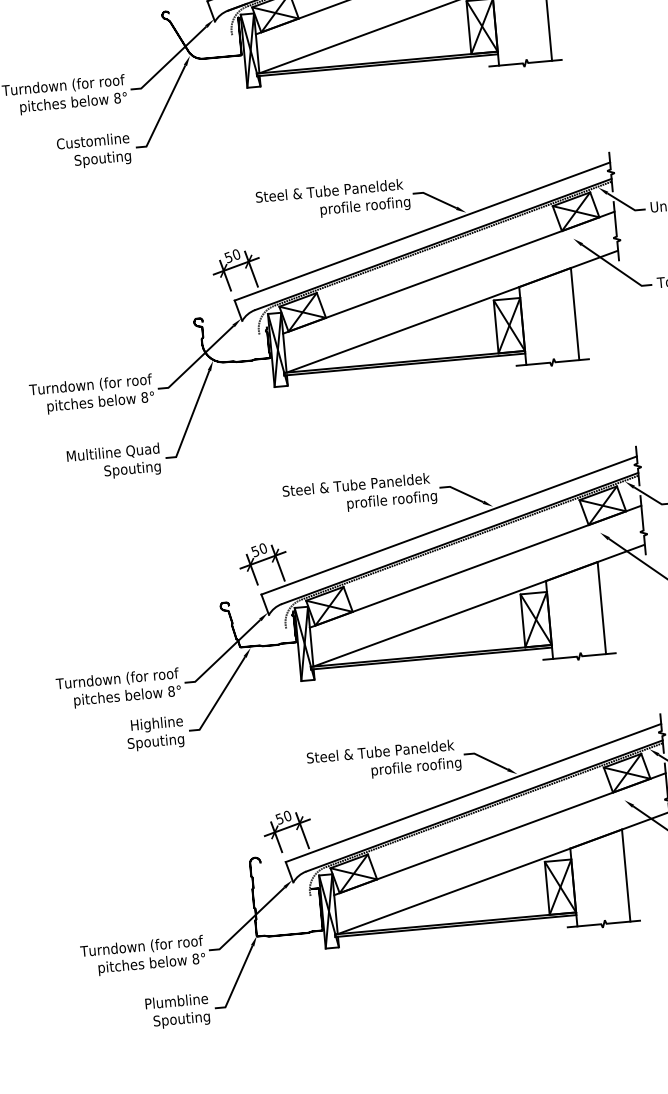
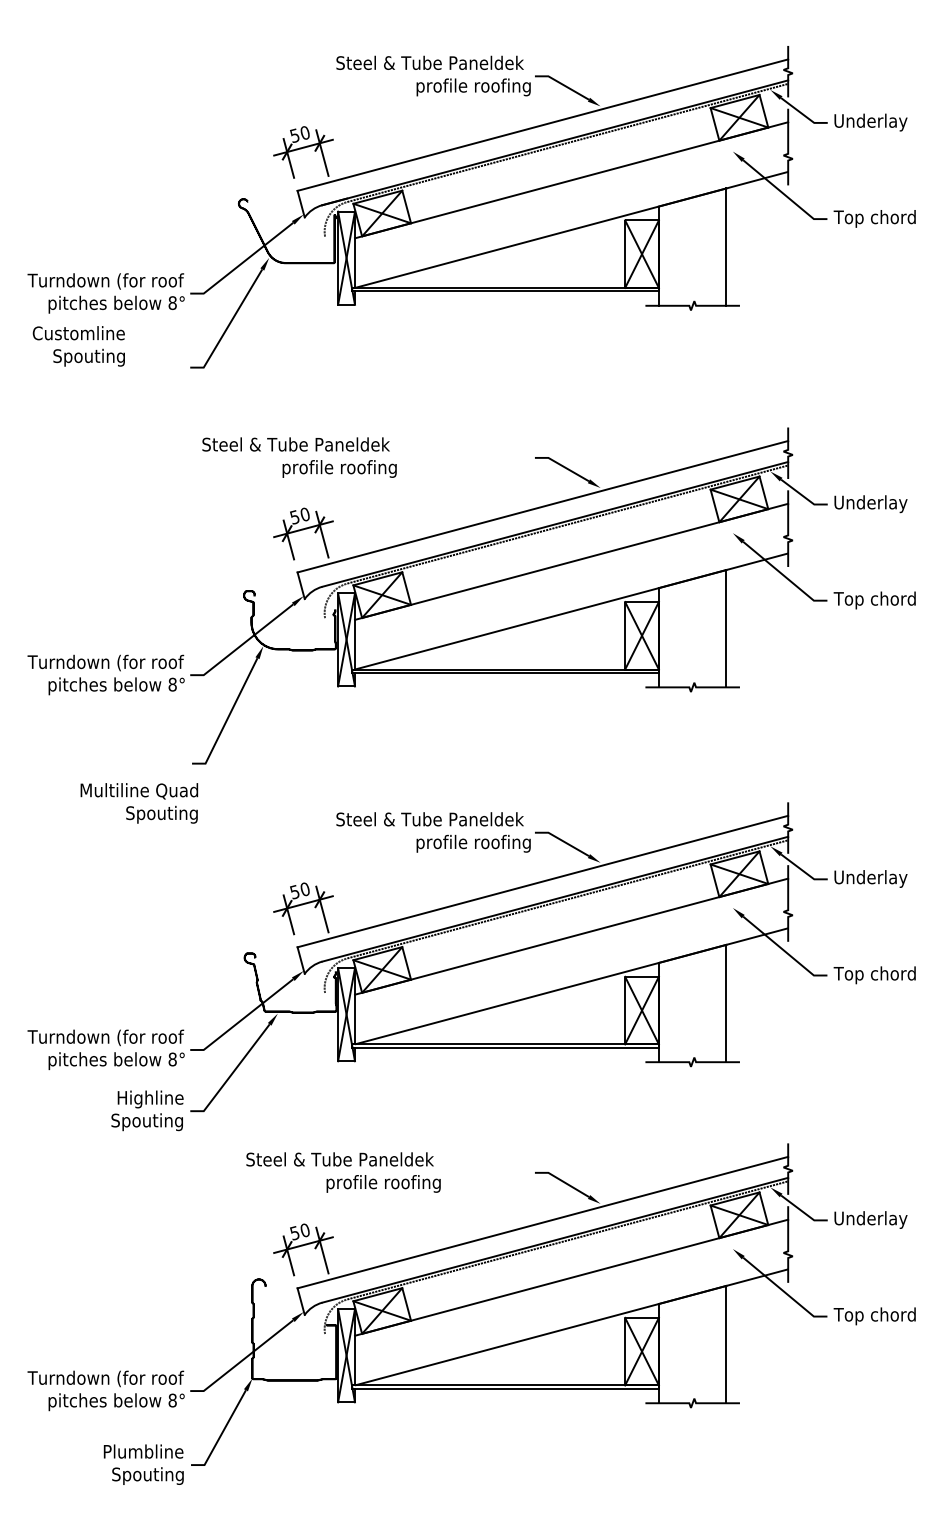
text: (93, 151) -> (78, 346), moved
text: (333, 200) -> (299, 457), moved
text: (114, 462) -> (139, 803), moved
text: (384, 761) -> (343, 1172), moved

